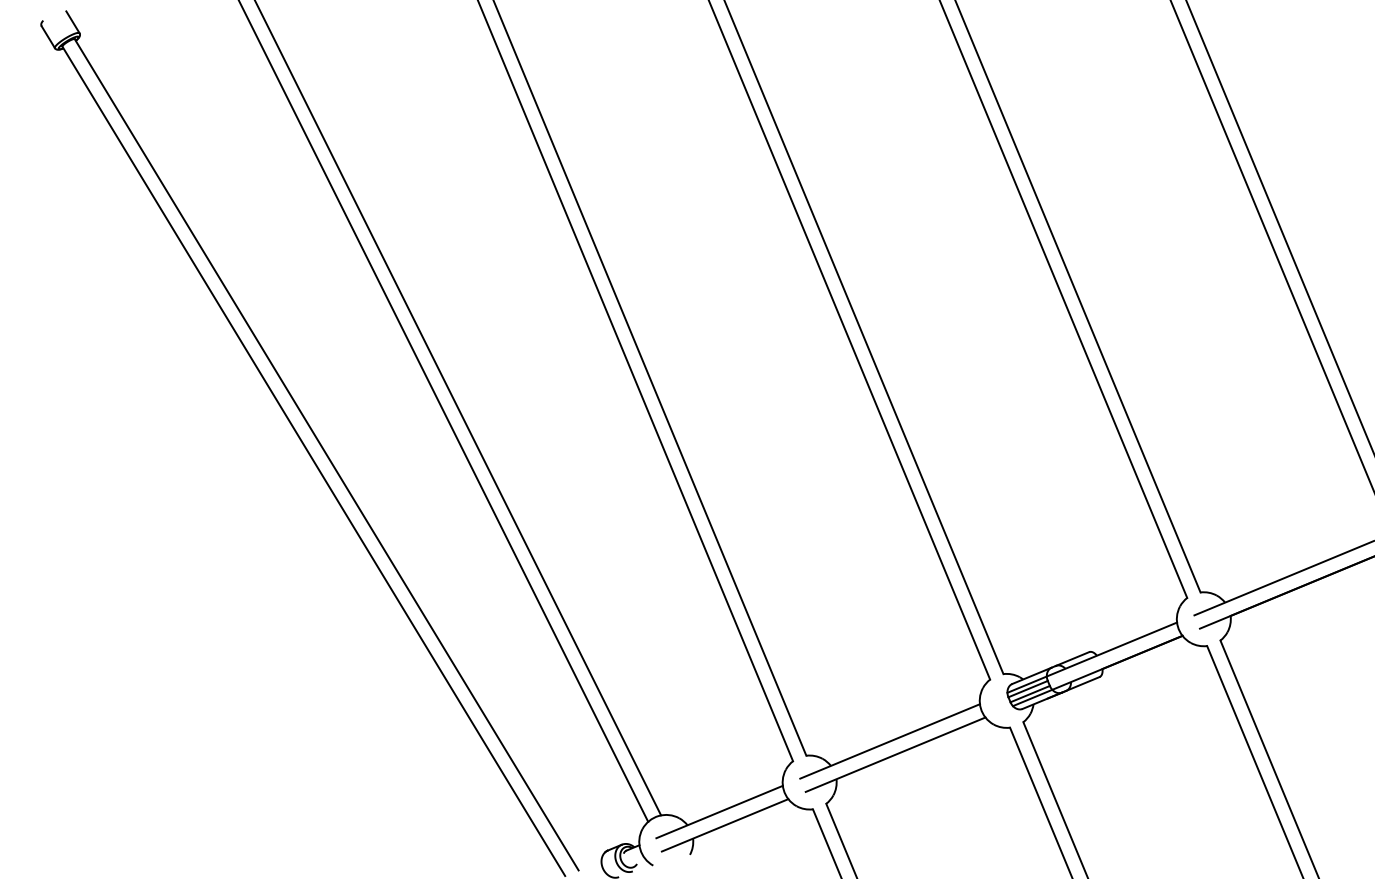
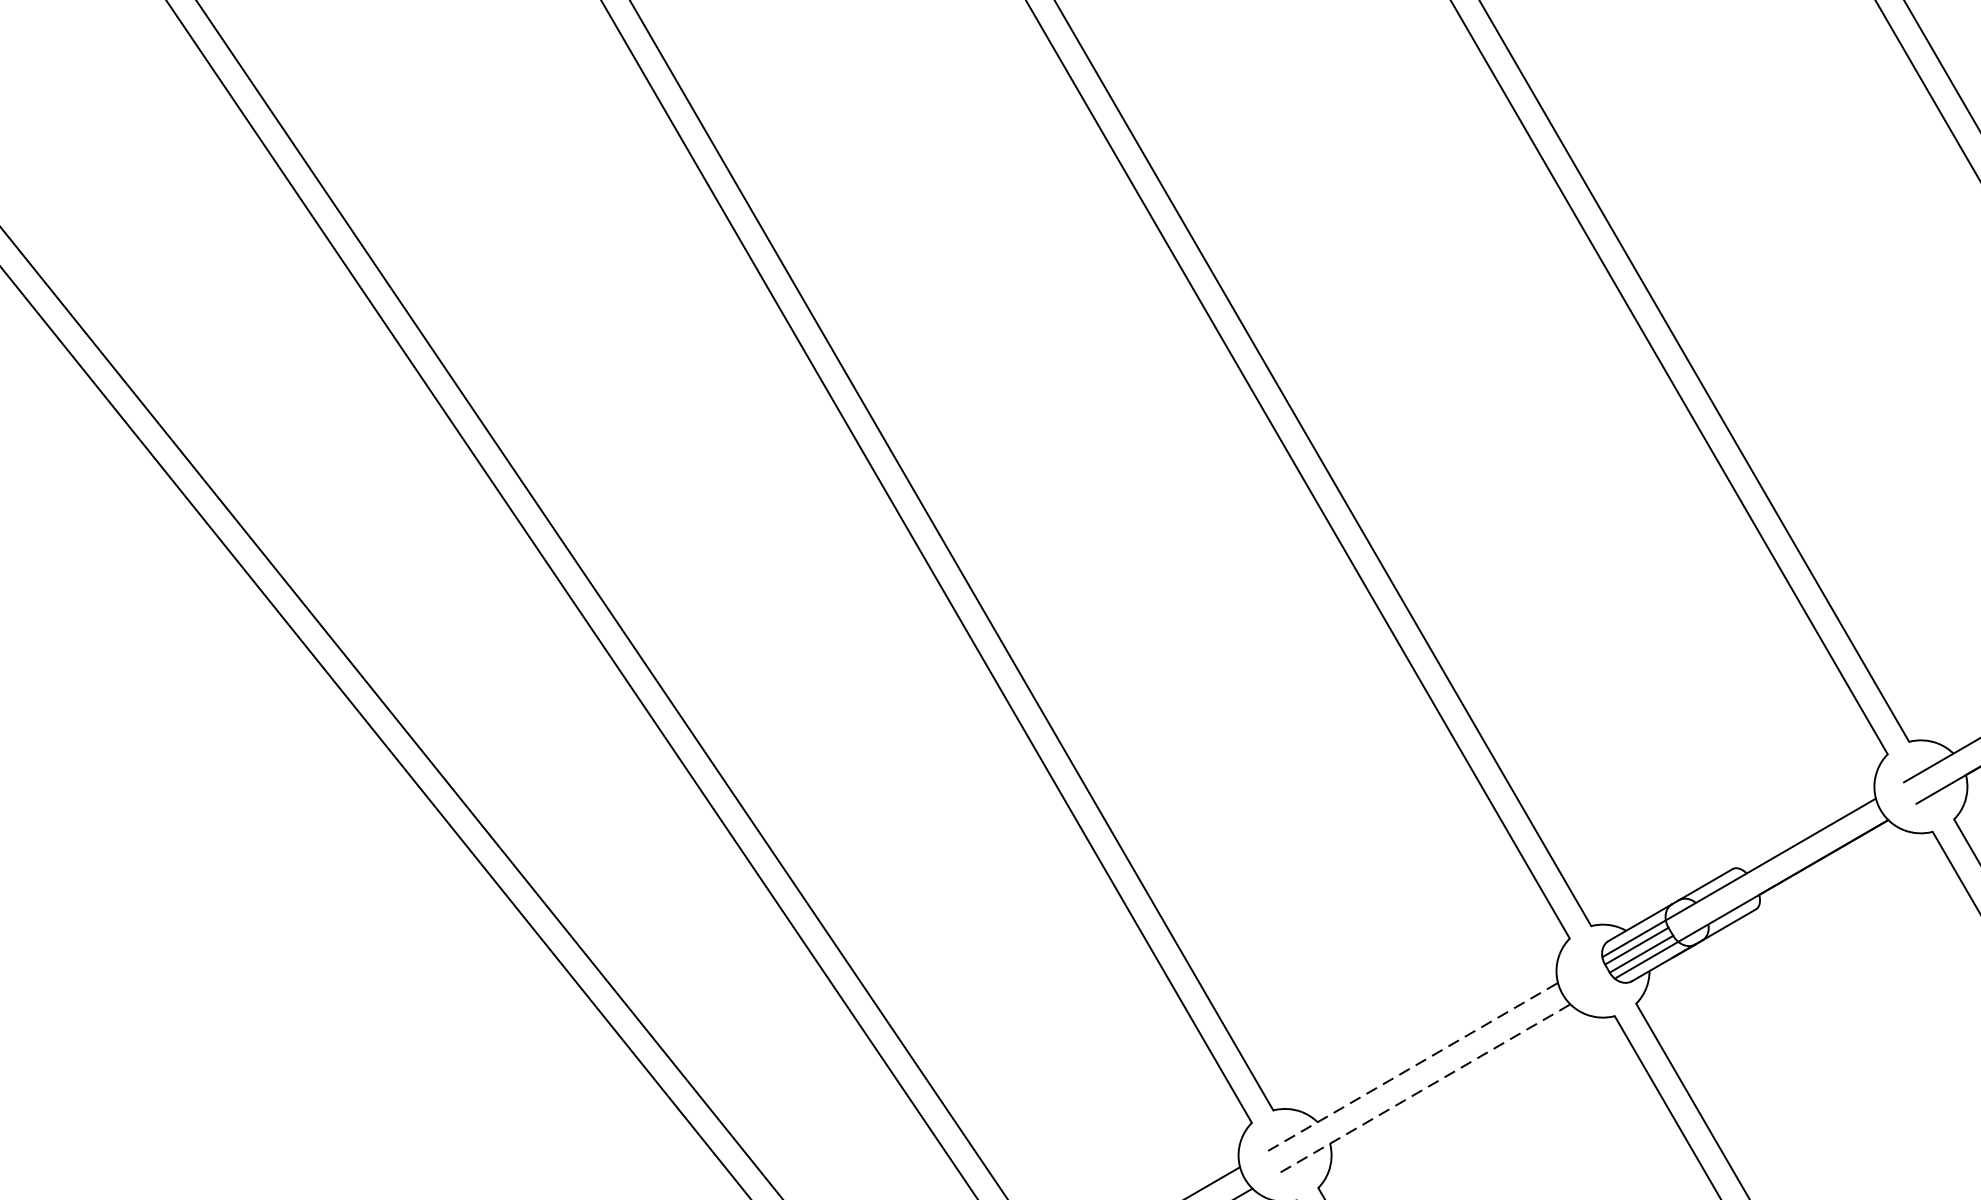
line: (890, 741) -> (1413, 1066), solid -> dashed
line: (896, 754) -> (1426, 1087), solid -> dashed

